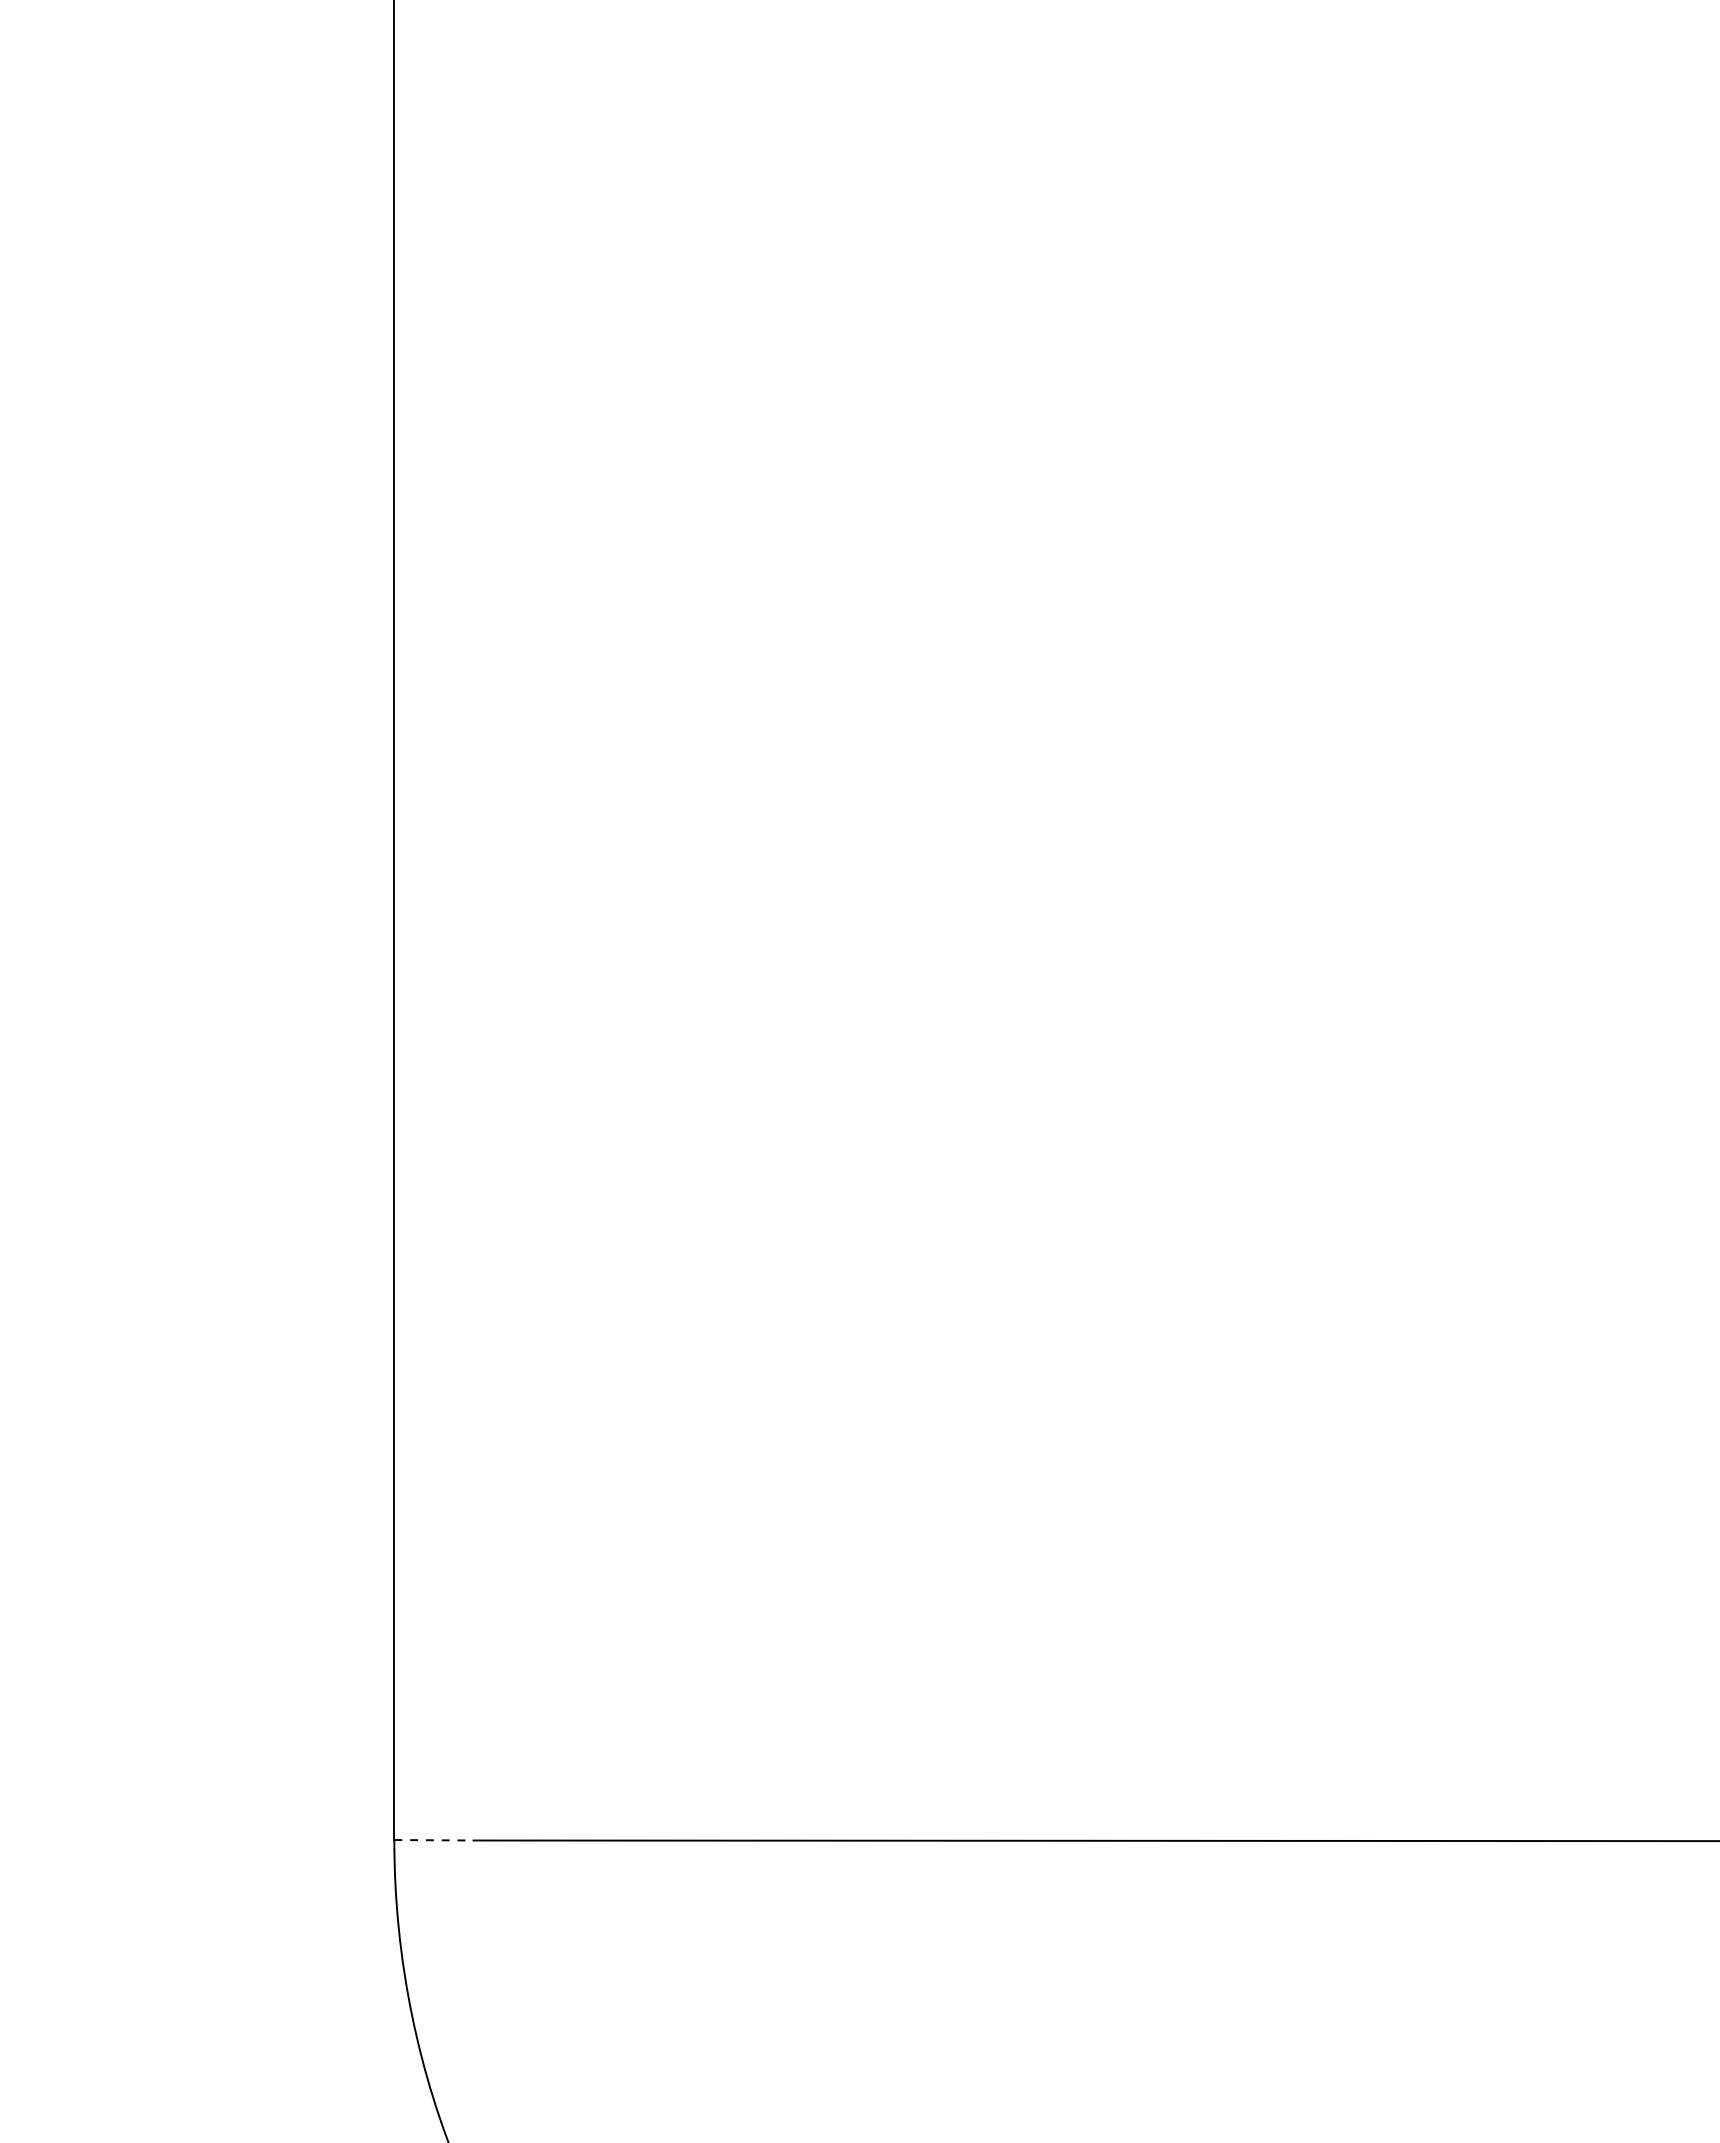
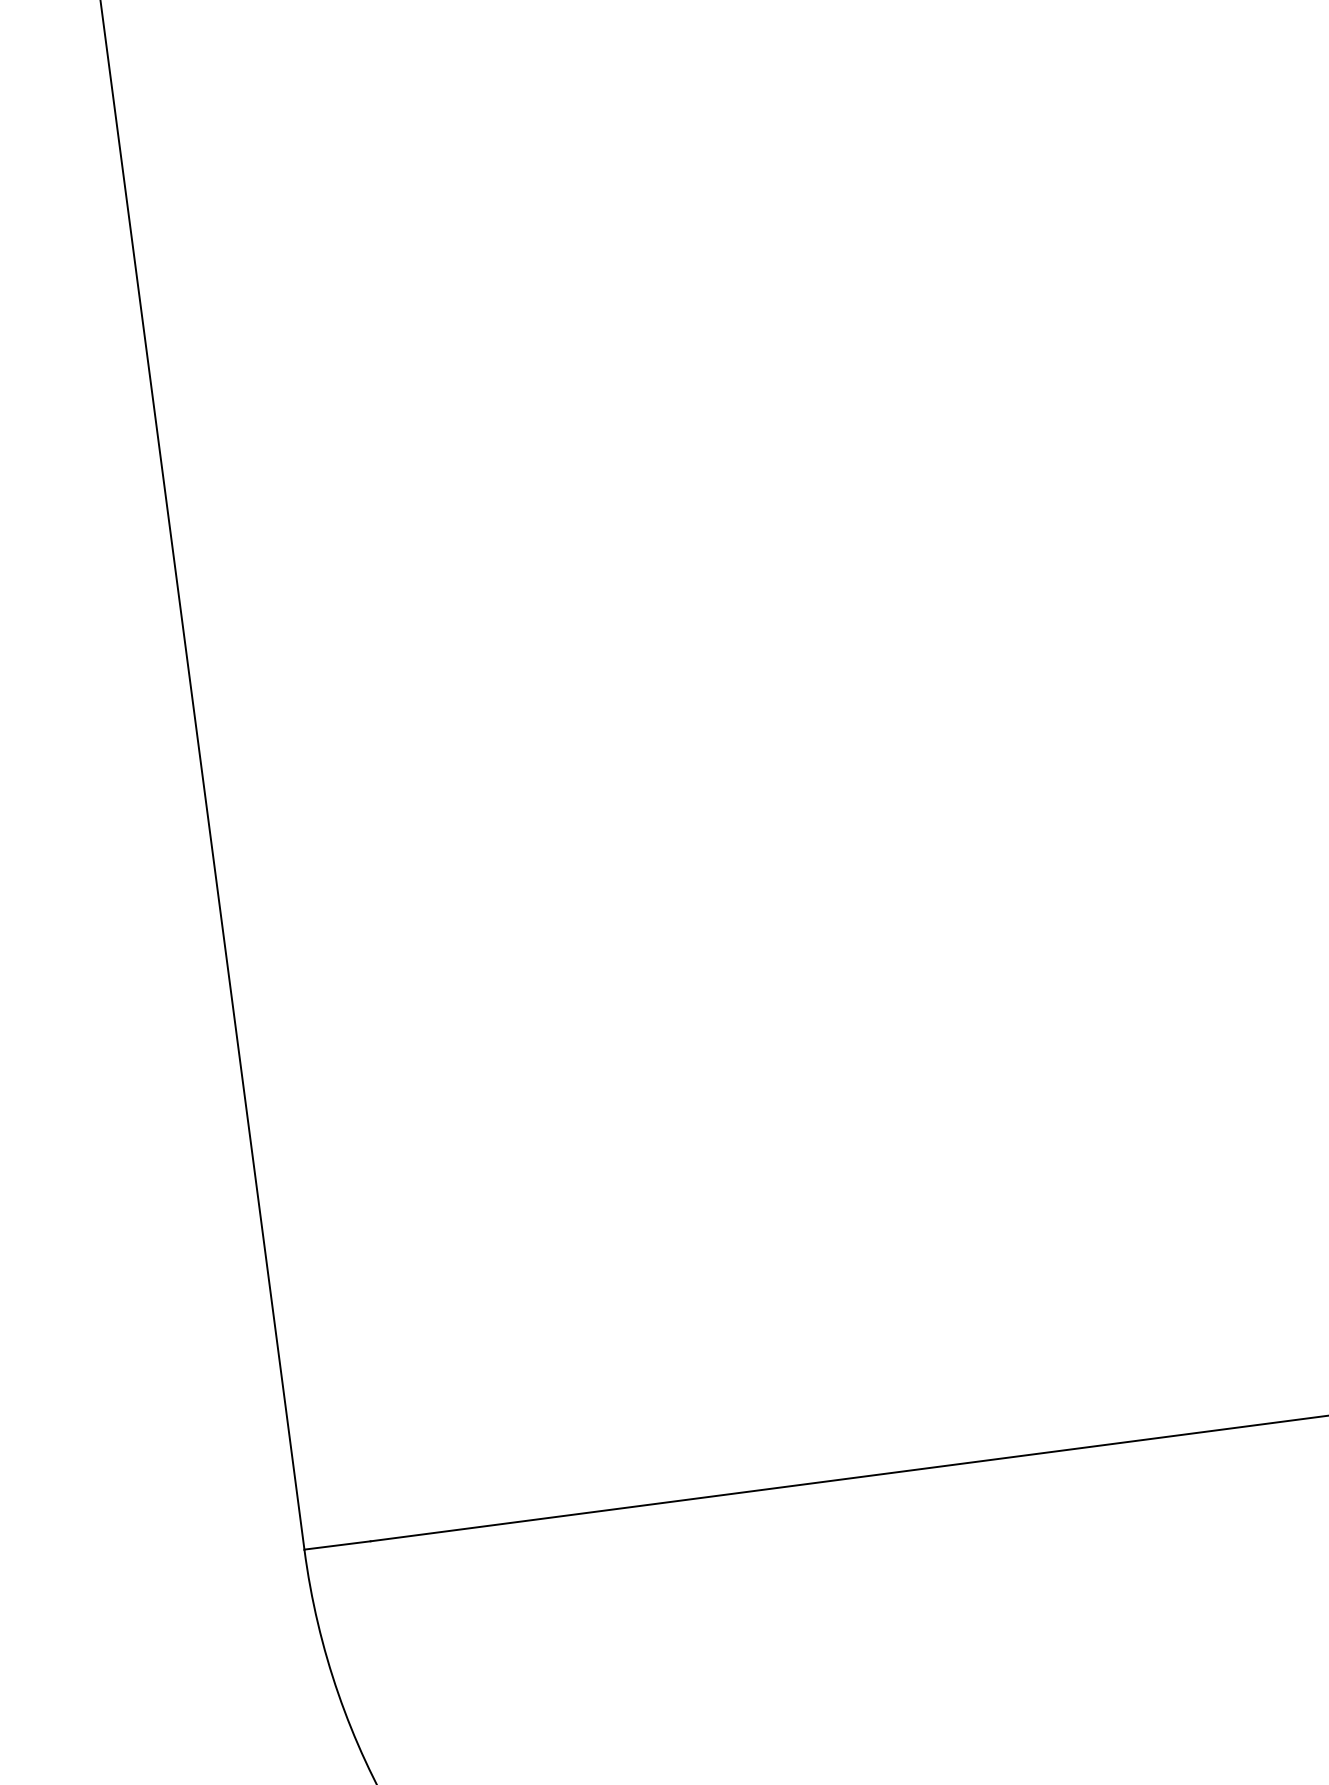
line: (433, 1840) -> (337, 1545), dashed -> solid

